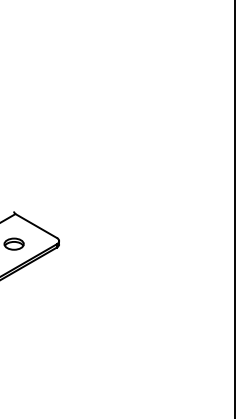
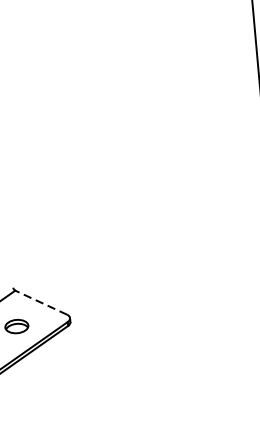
line: (36, 226) -> (41, 303), solid -> dashed

